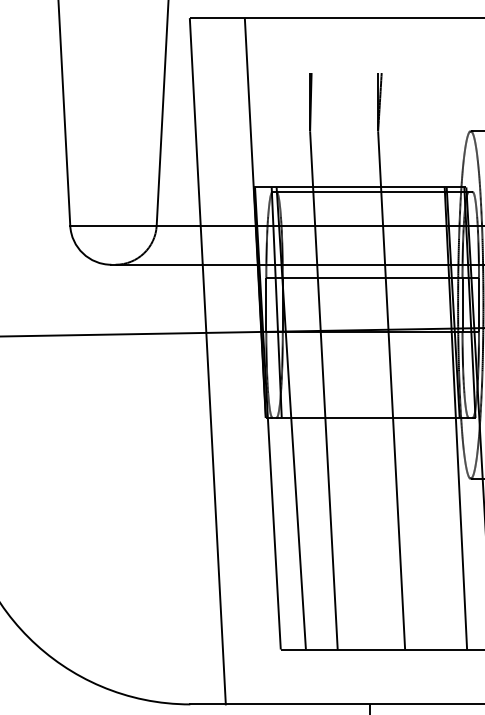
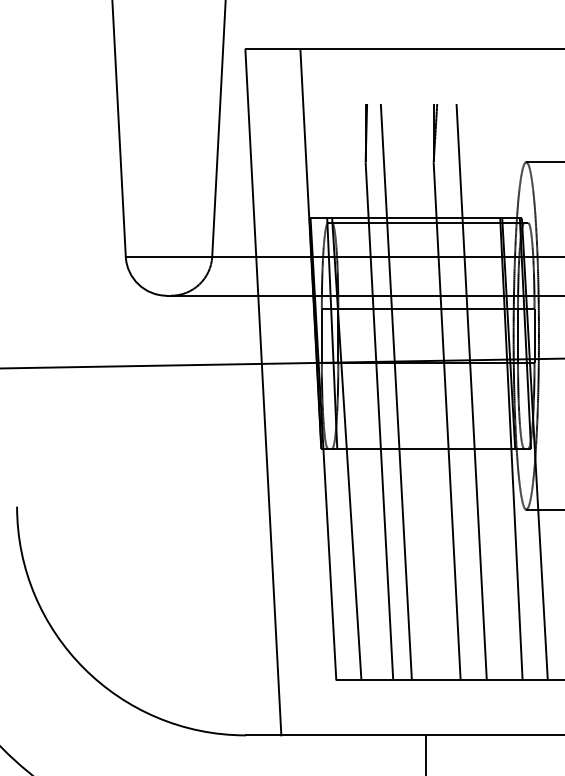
line: (339, 361) -> (395, 392), added
line: (415, 361) -> (471, 392), added

